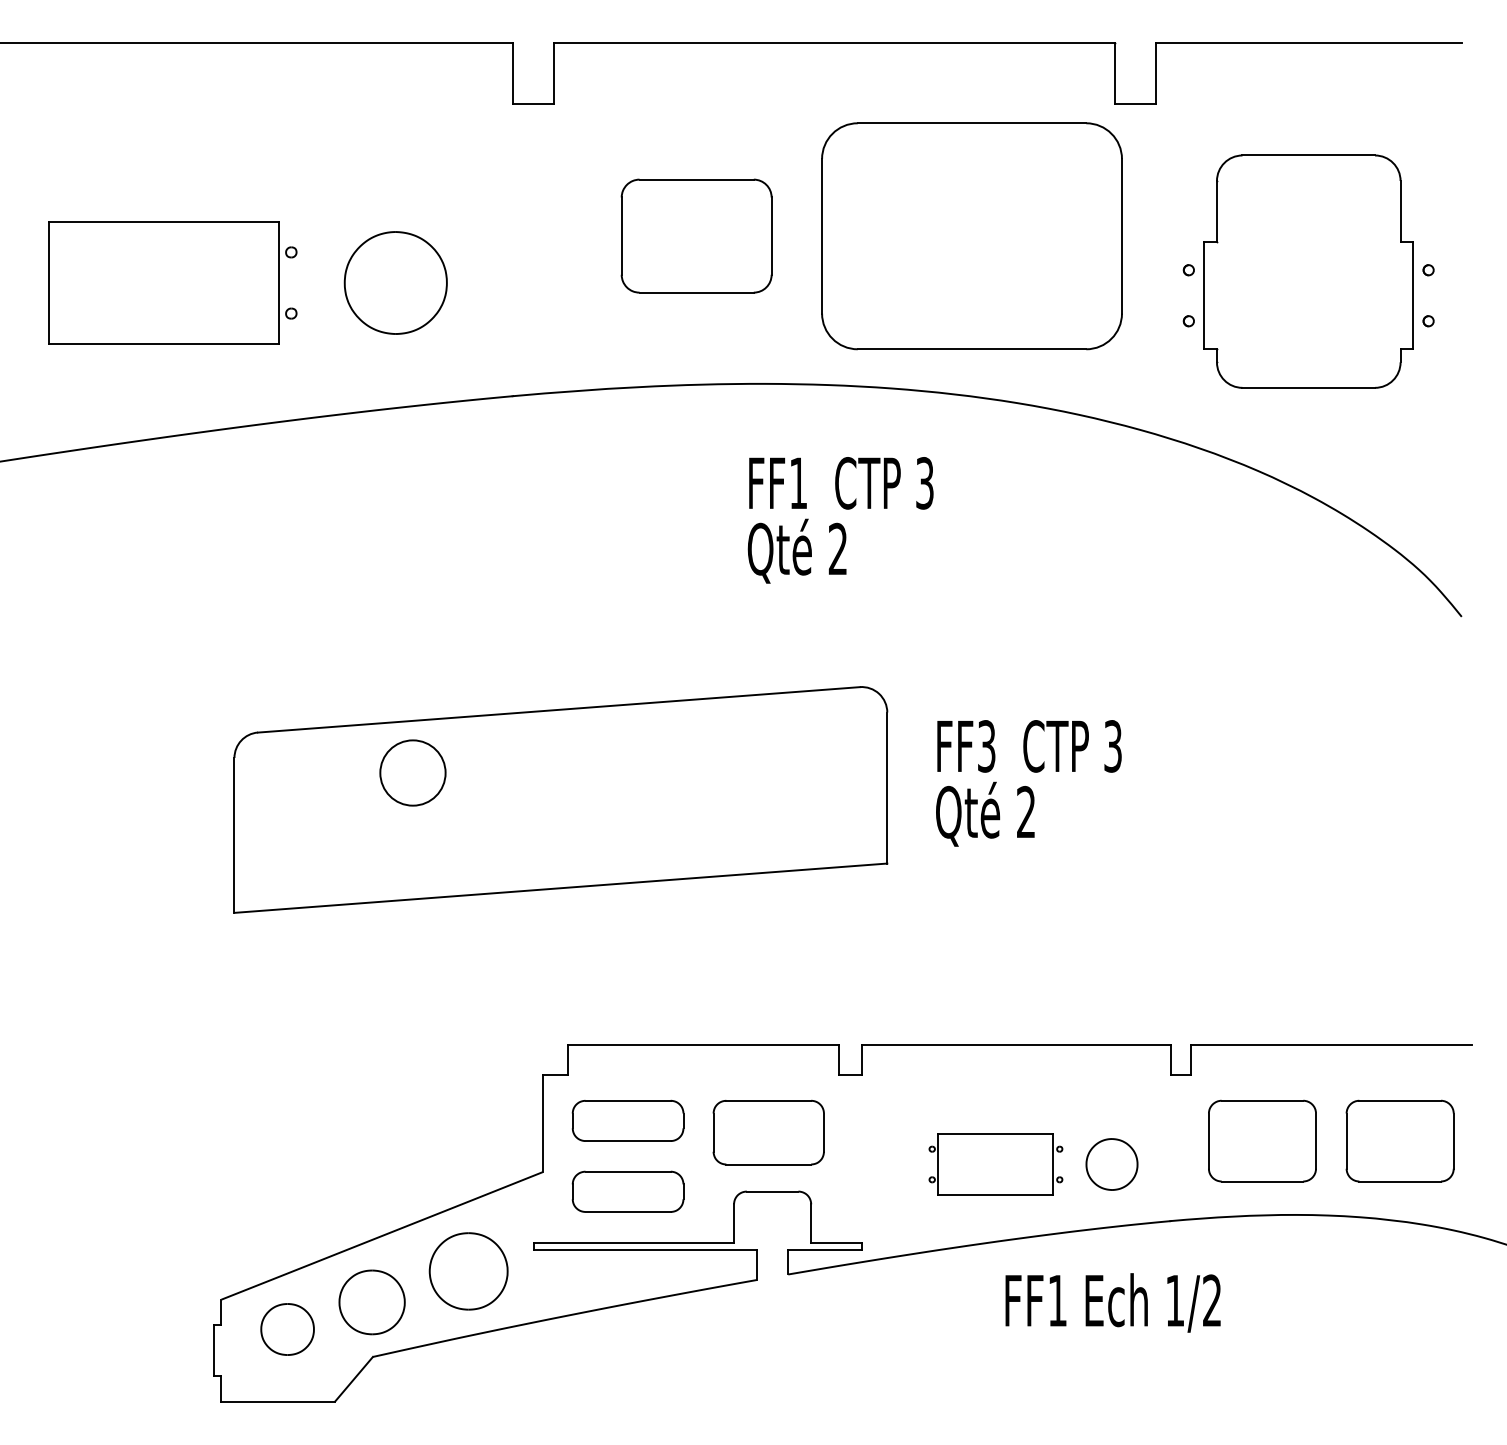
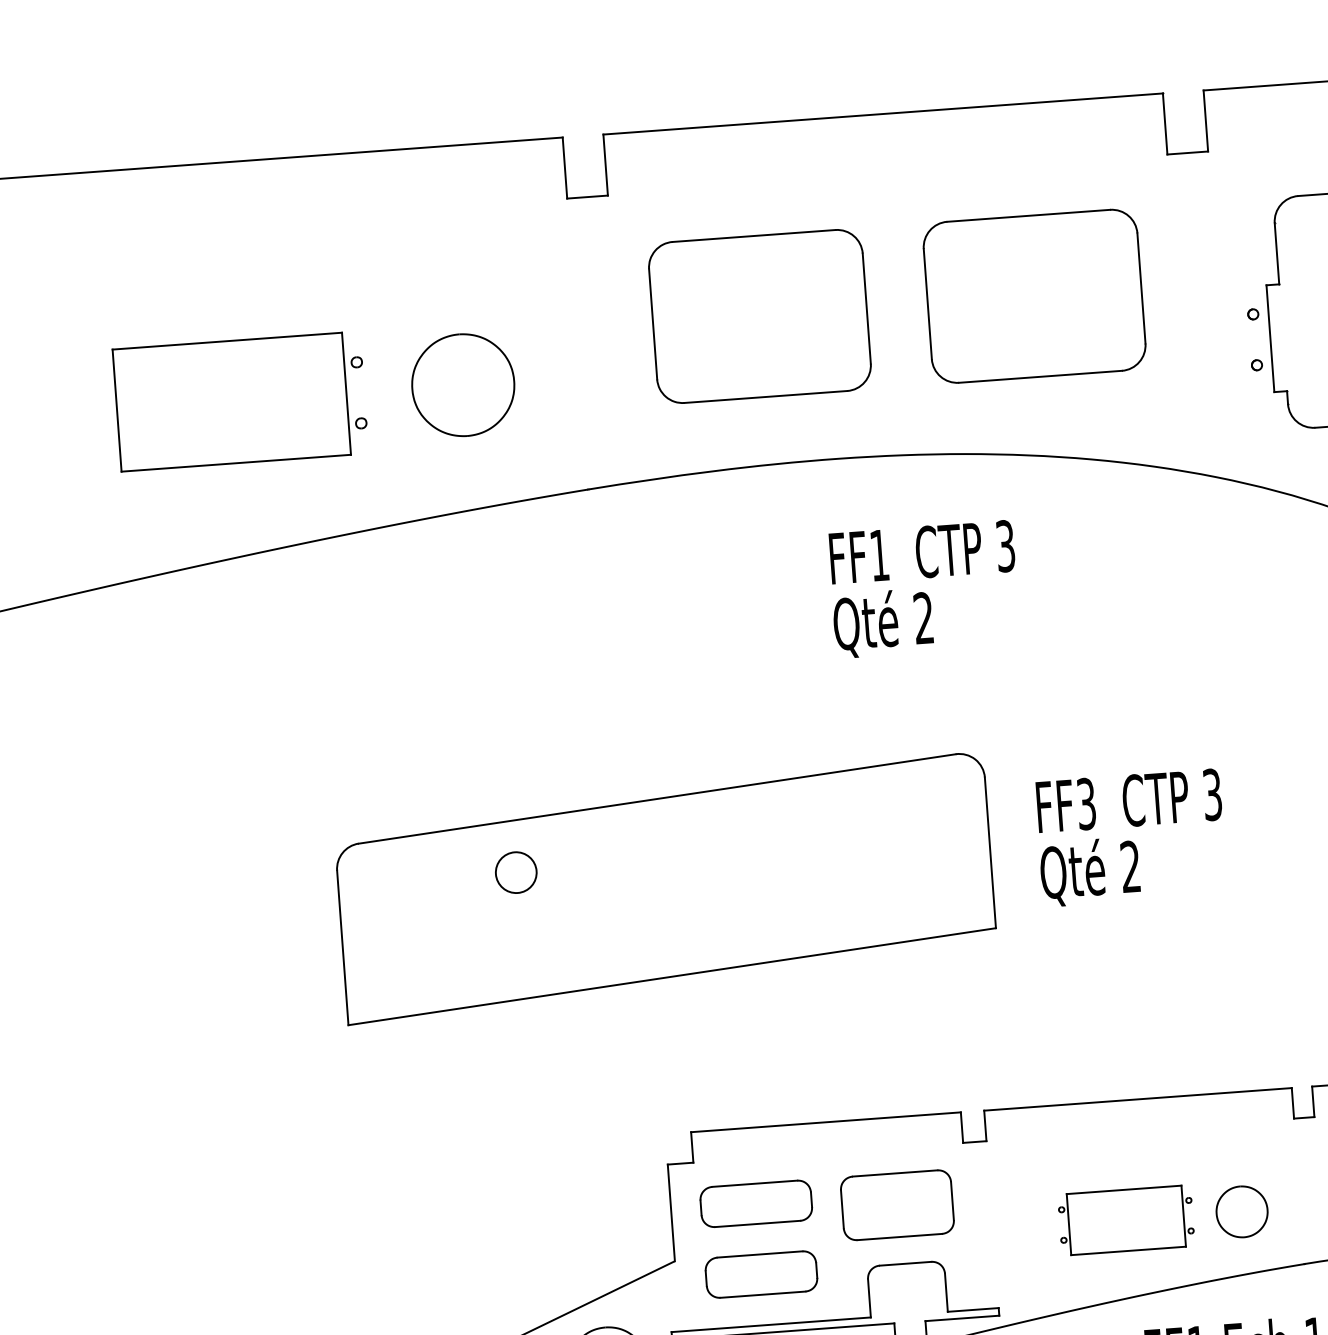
part: (696, 235) -> (759, 315), size x1.43
part: (972, 235) -> (1034, 295), size x0.71
circle: (412, 772) -> (515, 872), size x0.62

